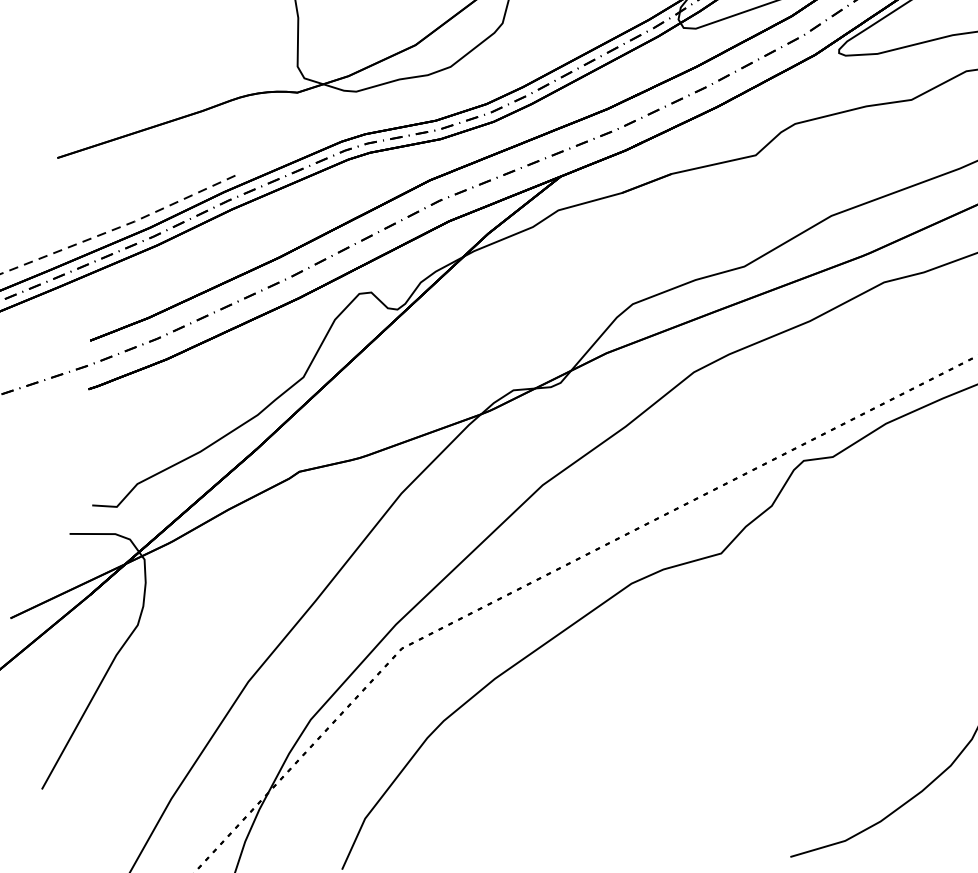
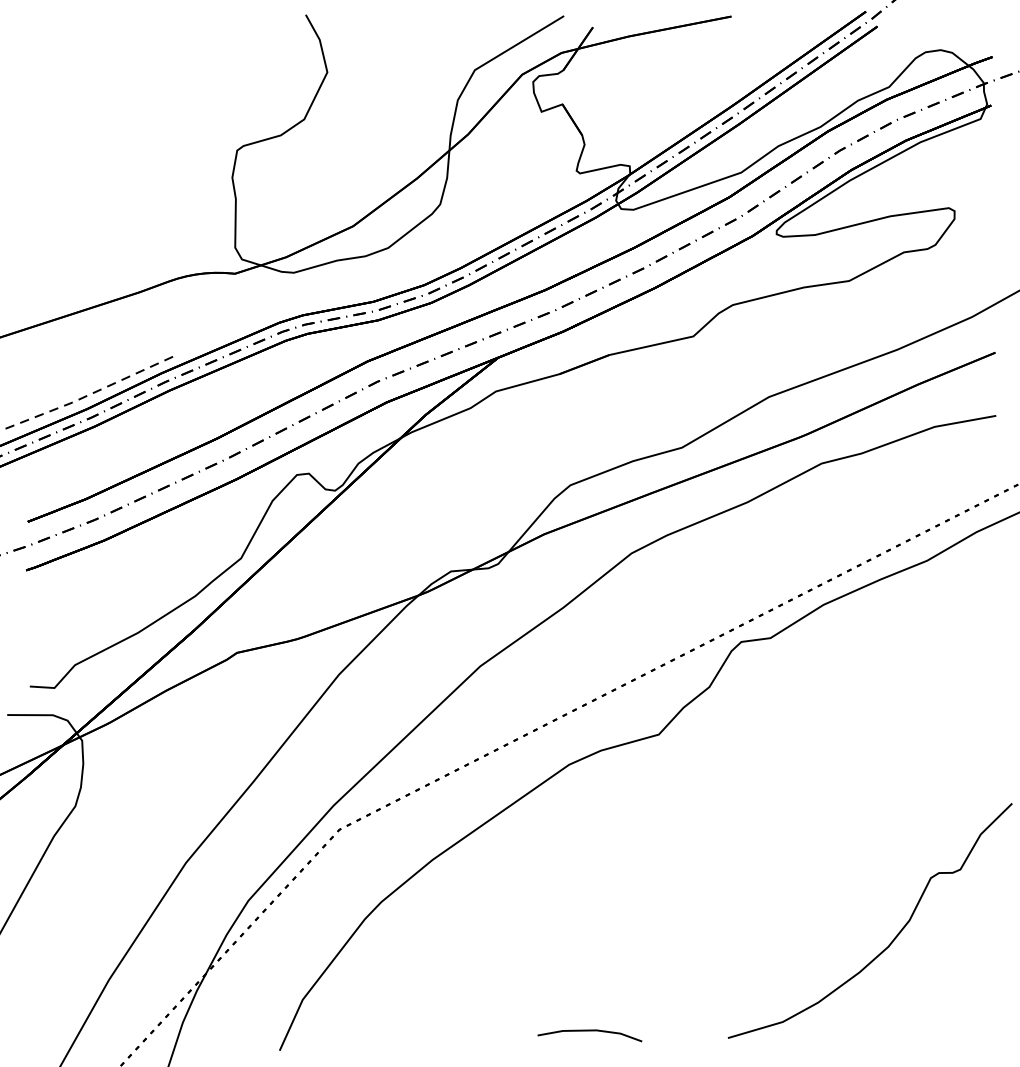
line: (651, 850) -> (589, 1031), added

